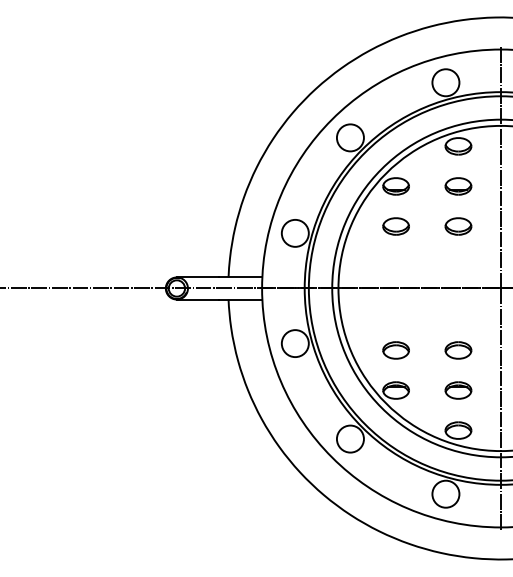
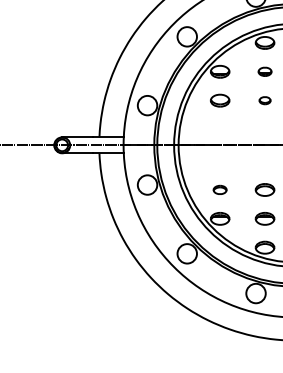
part: (458, 186) -> (265, 71), size x0.7
part: (458, 226) -> (265, 100), size x0.6
part: (395, 350) -> (219, 190), size x0.7

